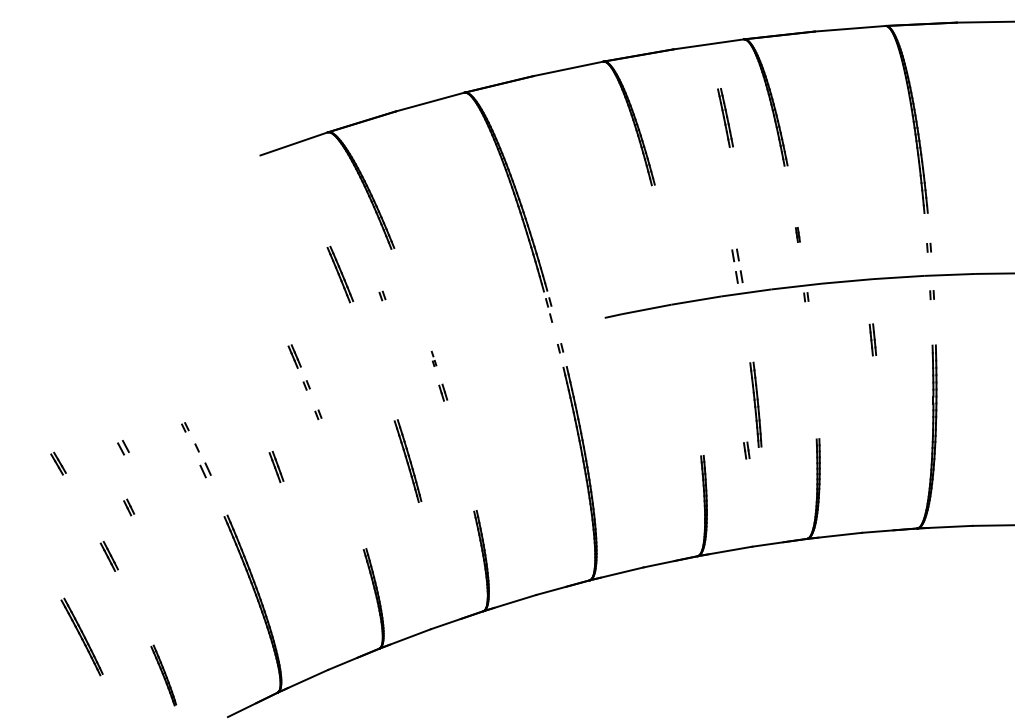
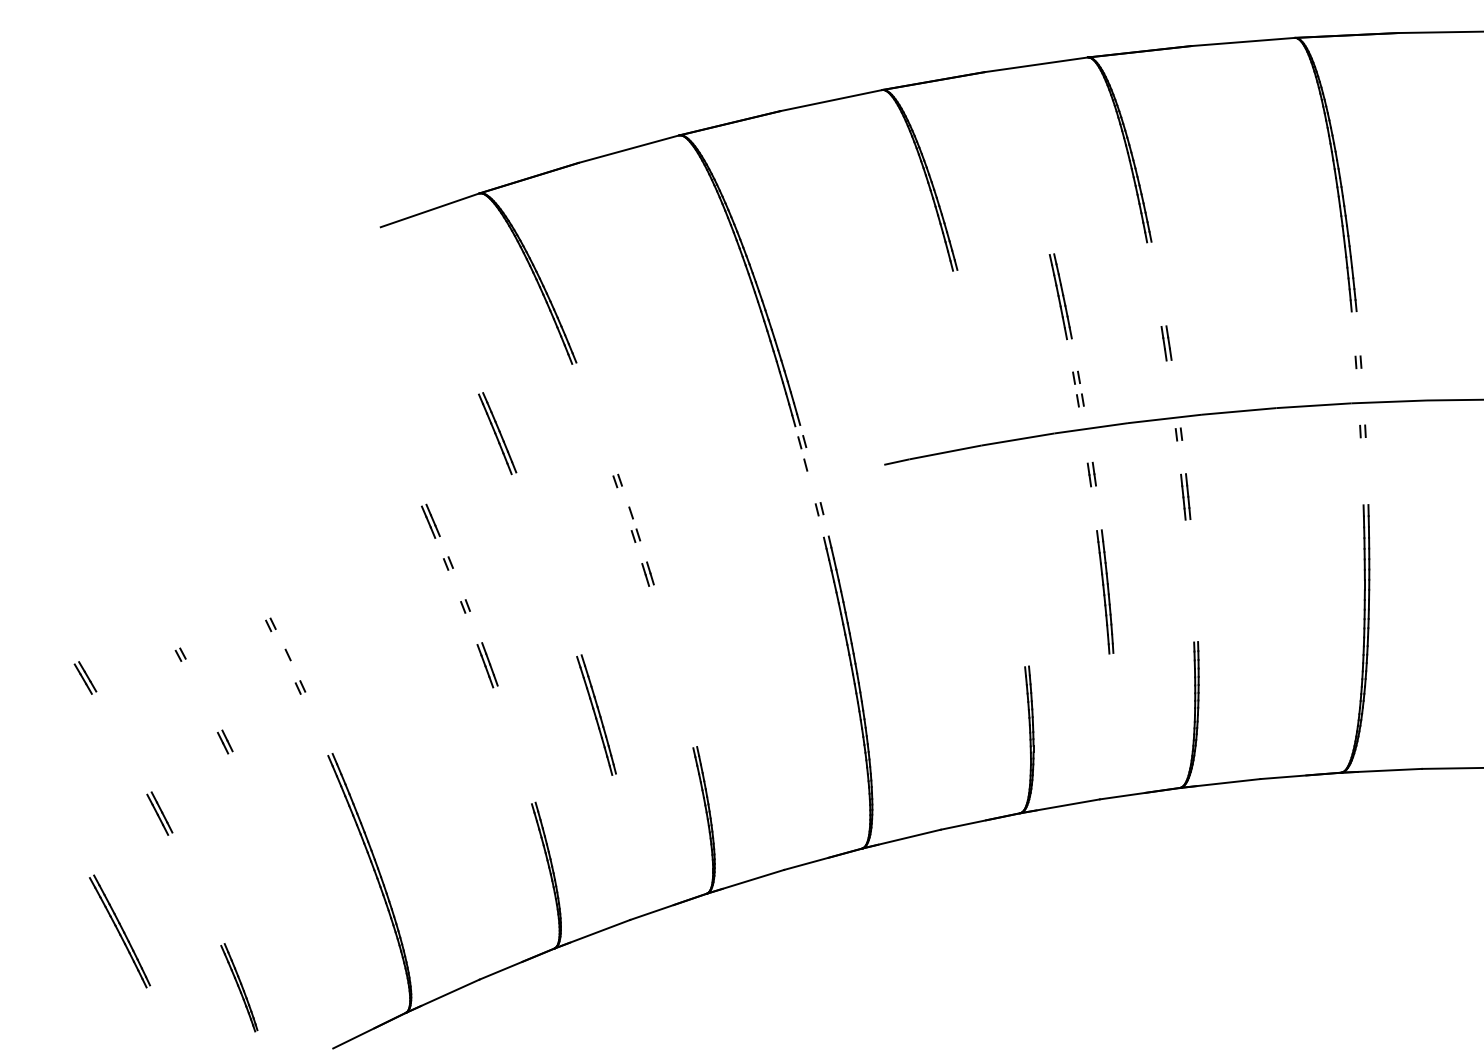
part: (725, 117) -> (1060, 296), moved
part: (797, 234) -> (1166, 342), size x1.67
part: (737, 265) -> (1078, 388), size x0.71
part: (340, 274) -> (497, 433), moved
part: (382, 295) -> (617, 480), moved
part: (872, 339) -> (1185, 496), moved
part: (433, 358) -> (633, 524), size x1.67
part: (123, 447) -> (180, 654), size x0.62
part: (746, 450) -> (1091, 474), moved
part: (407, 460) -> (595, 714), moved
part: (276, 466) -> (487, 664), moved
part: (205, 469) -> (300, 686), size x0.62
part: (129, 507) -> (225, 742), moved

